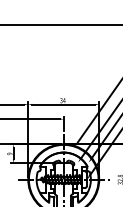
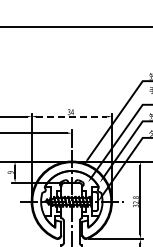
line: (64, 104) -> (72, 116), solid -> dashed

